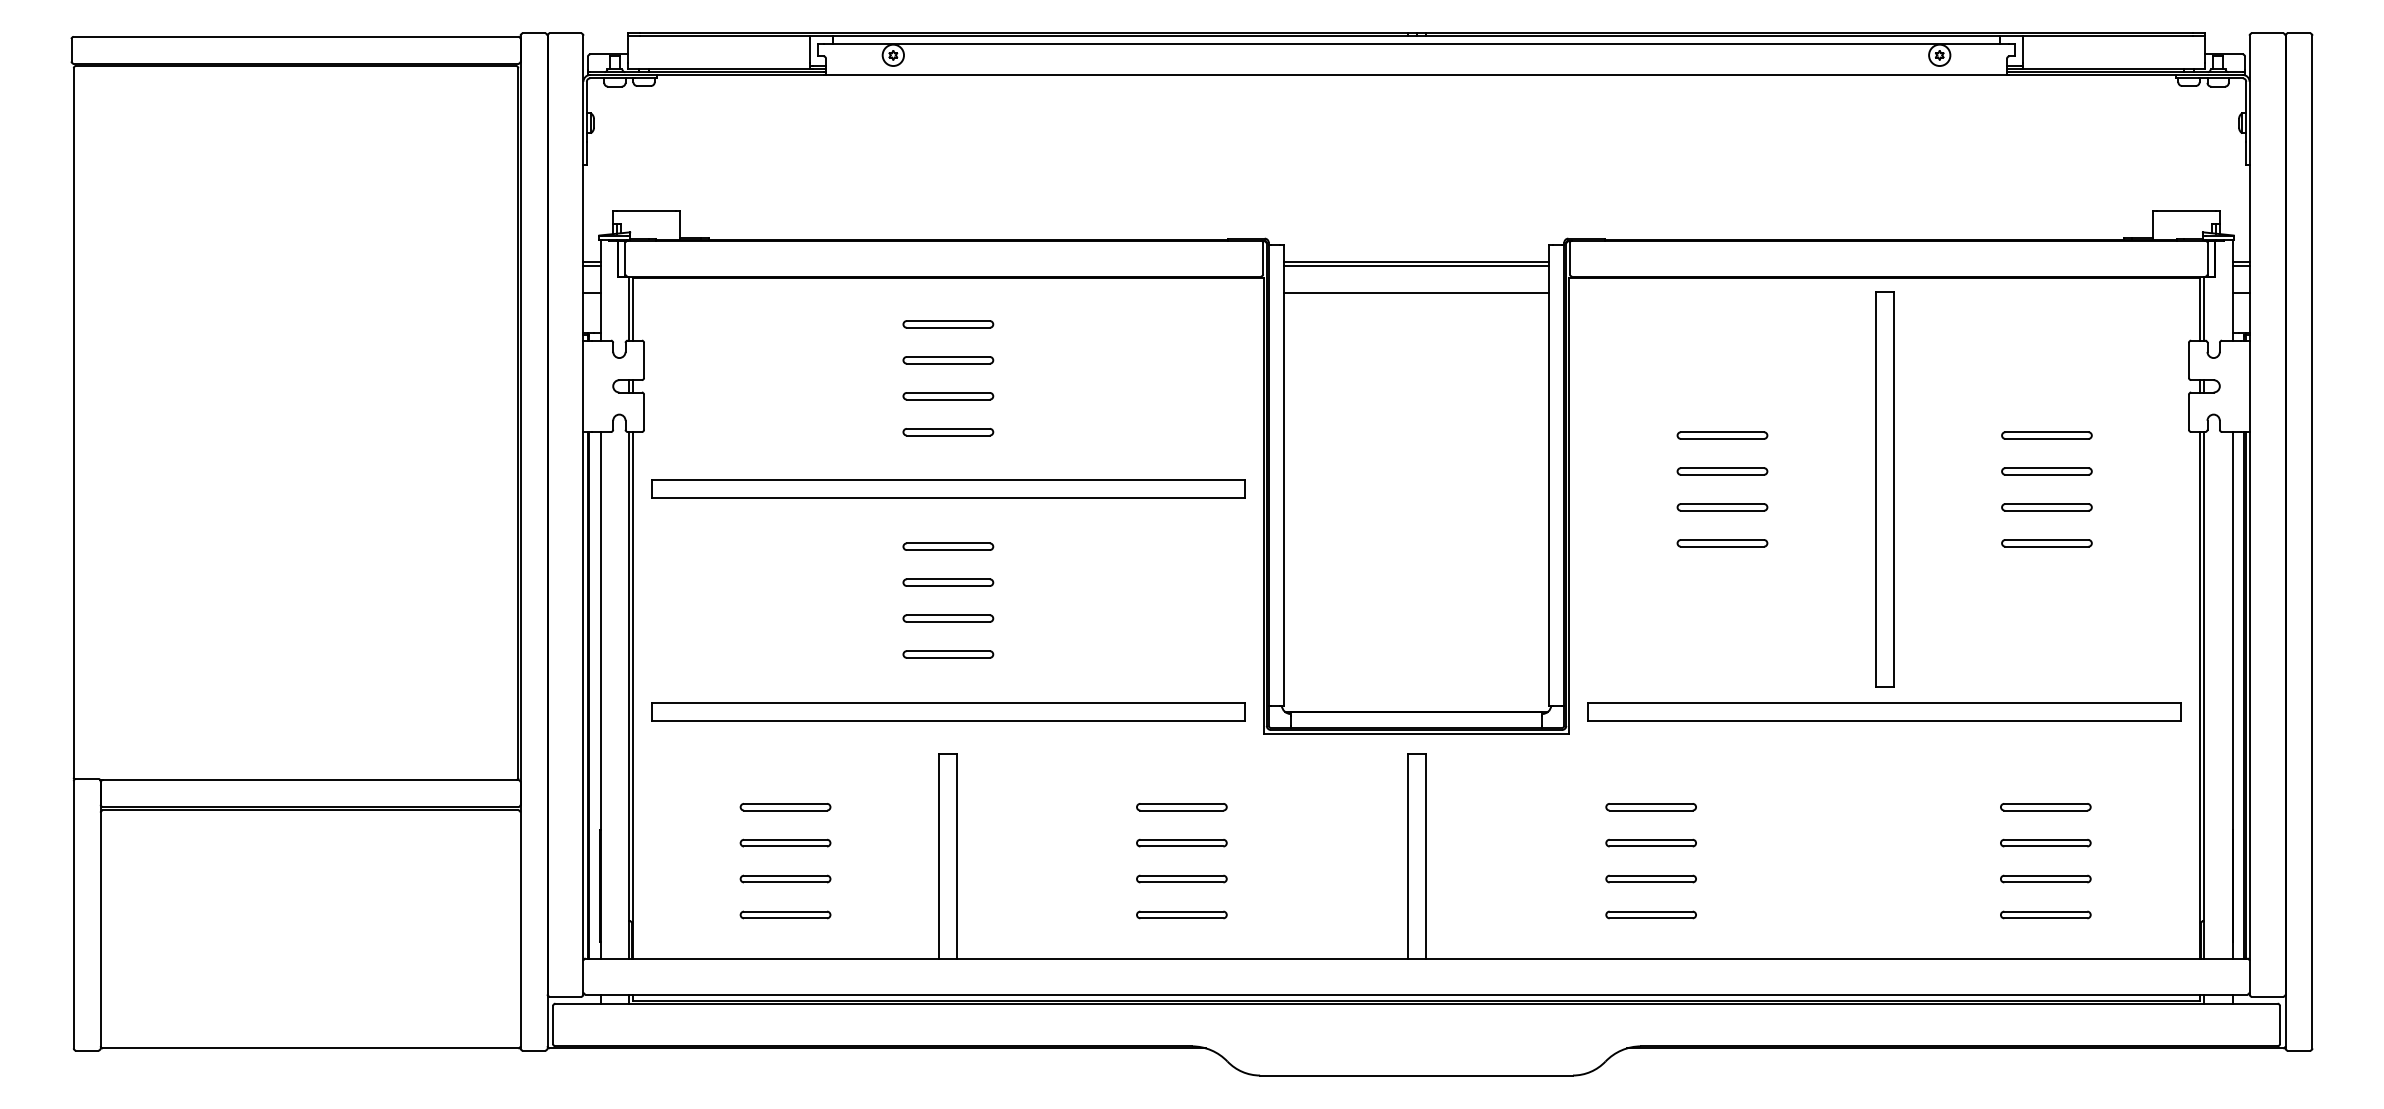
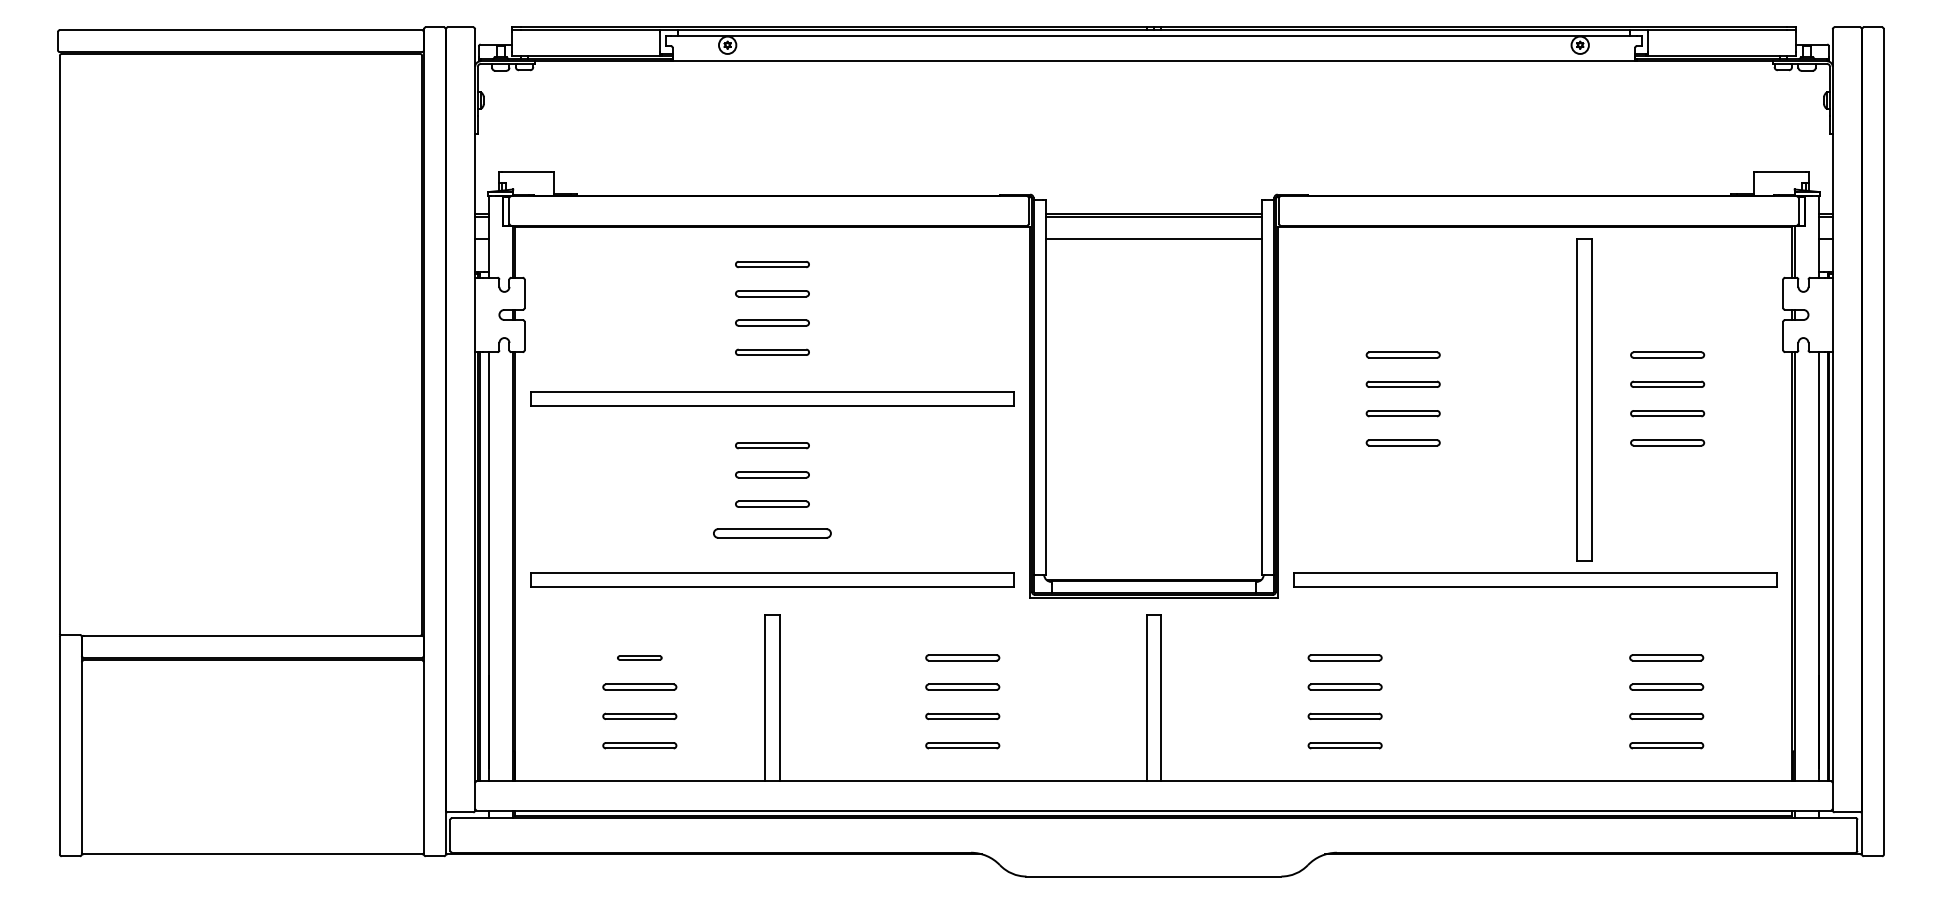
part: (1884, 489) -> (1584, 399), moved
part: (948, 654) -> (772, 533), size x1.6
part: (785, 807) -> (639, 658), size x0.6

